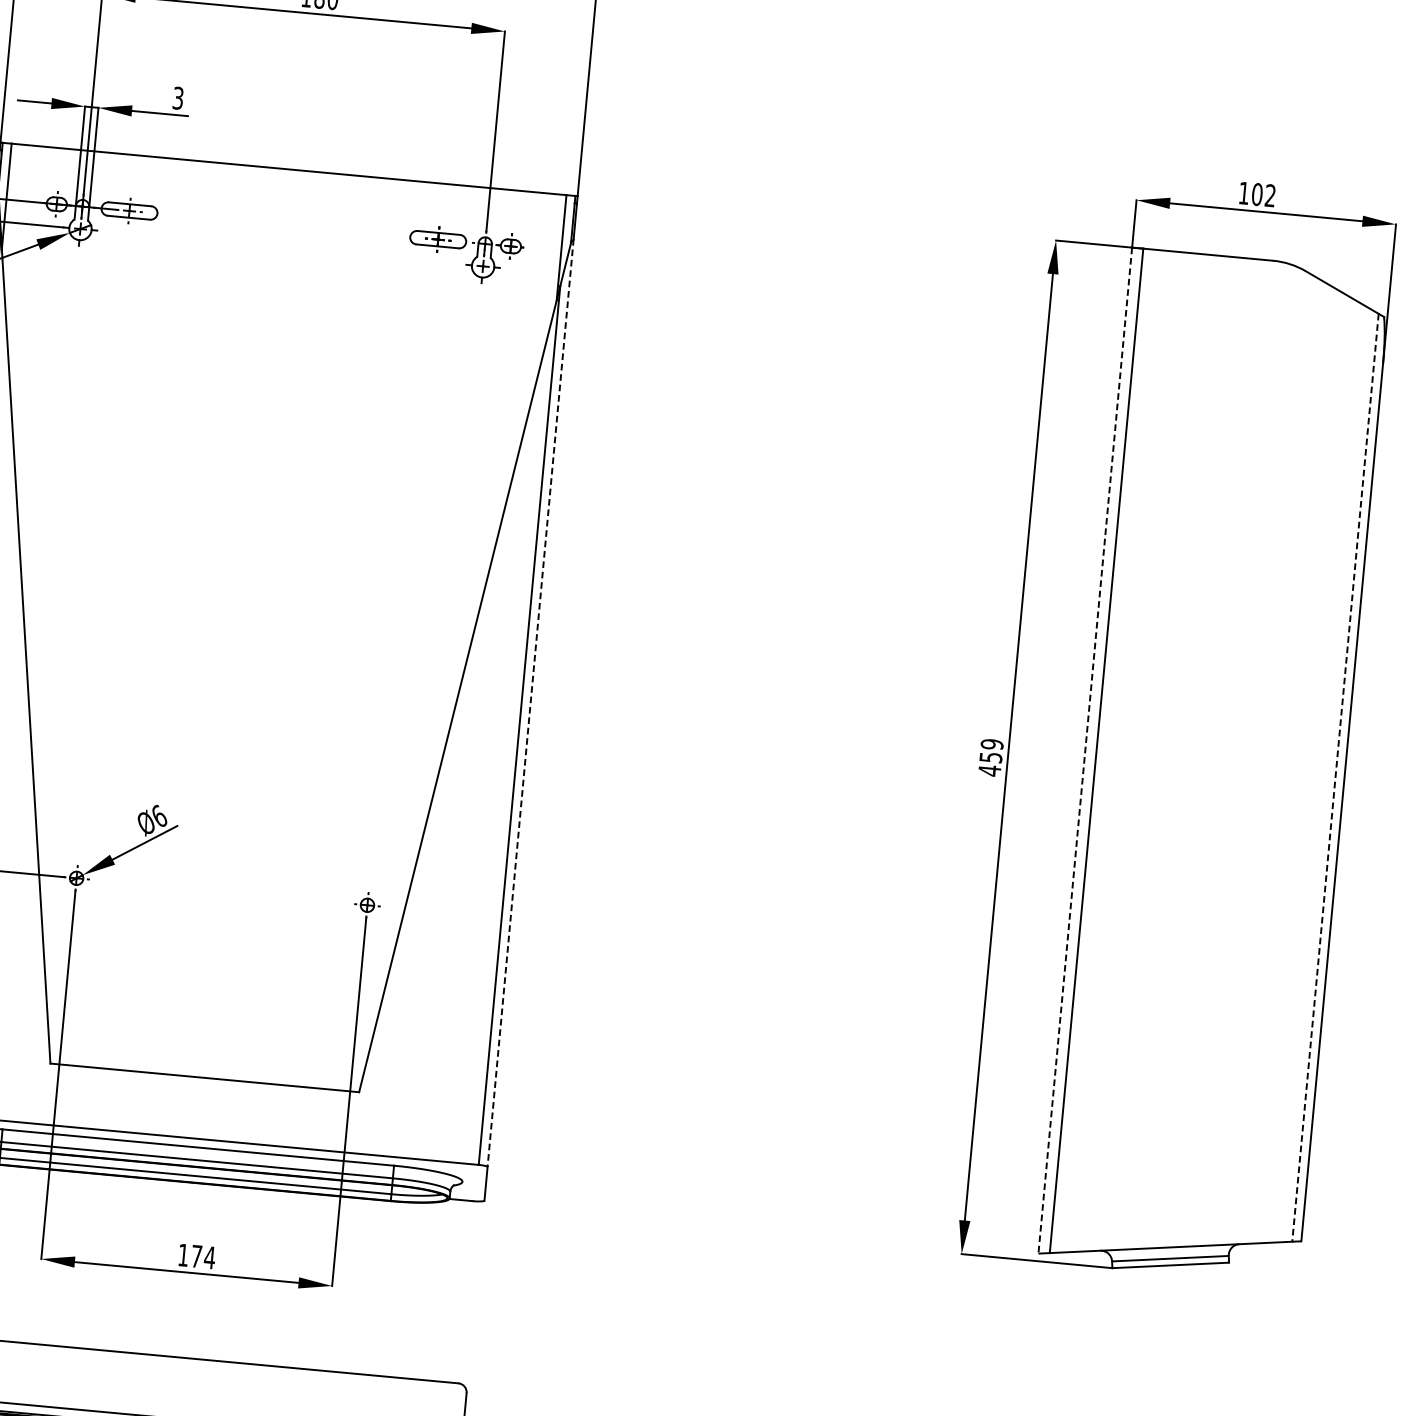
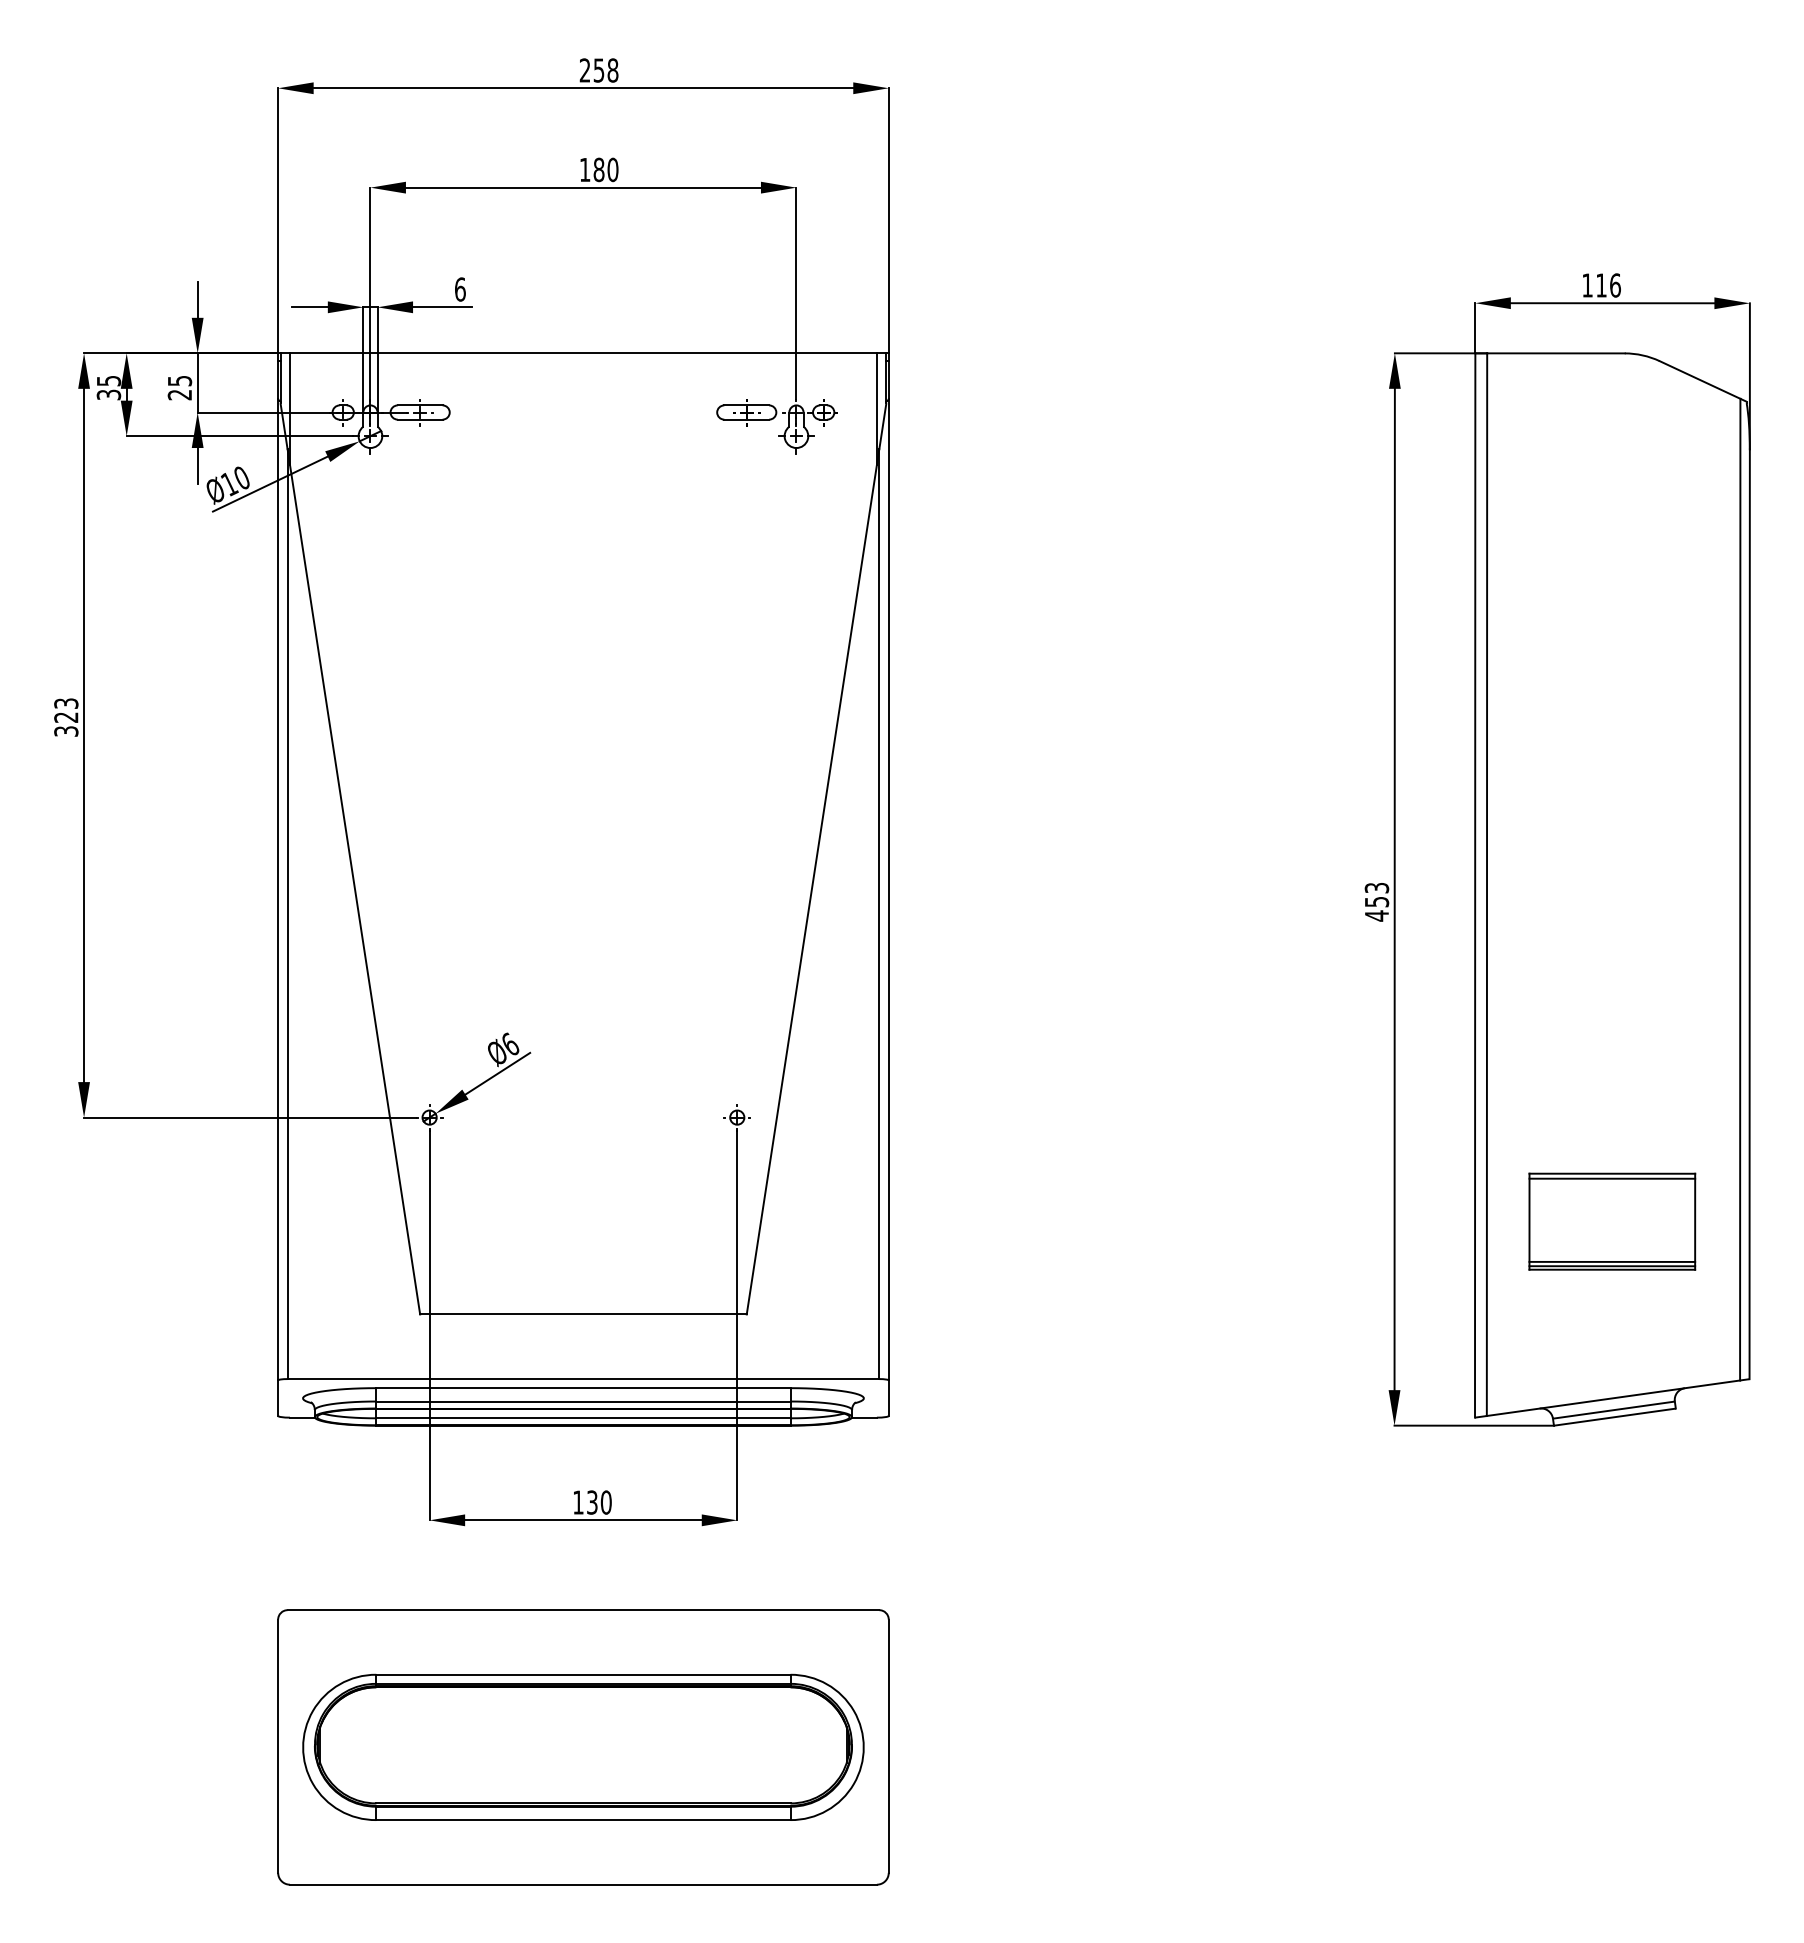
text: (178, 98) -> (460, 289), 3 -> 6
text: (1263, 195) -> (1608, 285), 102 -> 116
line: (530, 702) -> (888, 889), dashed -> solid
text: (991, 743) -> (1376, 887), 459 -> 453
line: (1085, 751) -> (1475, 886), dashed -> solid
line: (1335, 777) -> (1740, 889), dashed -> solid
part: (1185, 1080) -> (1612, 1221), added
text: (203, 1257) -> (599, 1502), 174 -> 130

